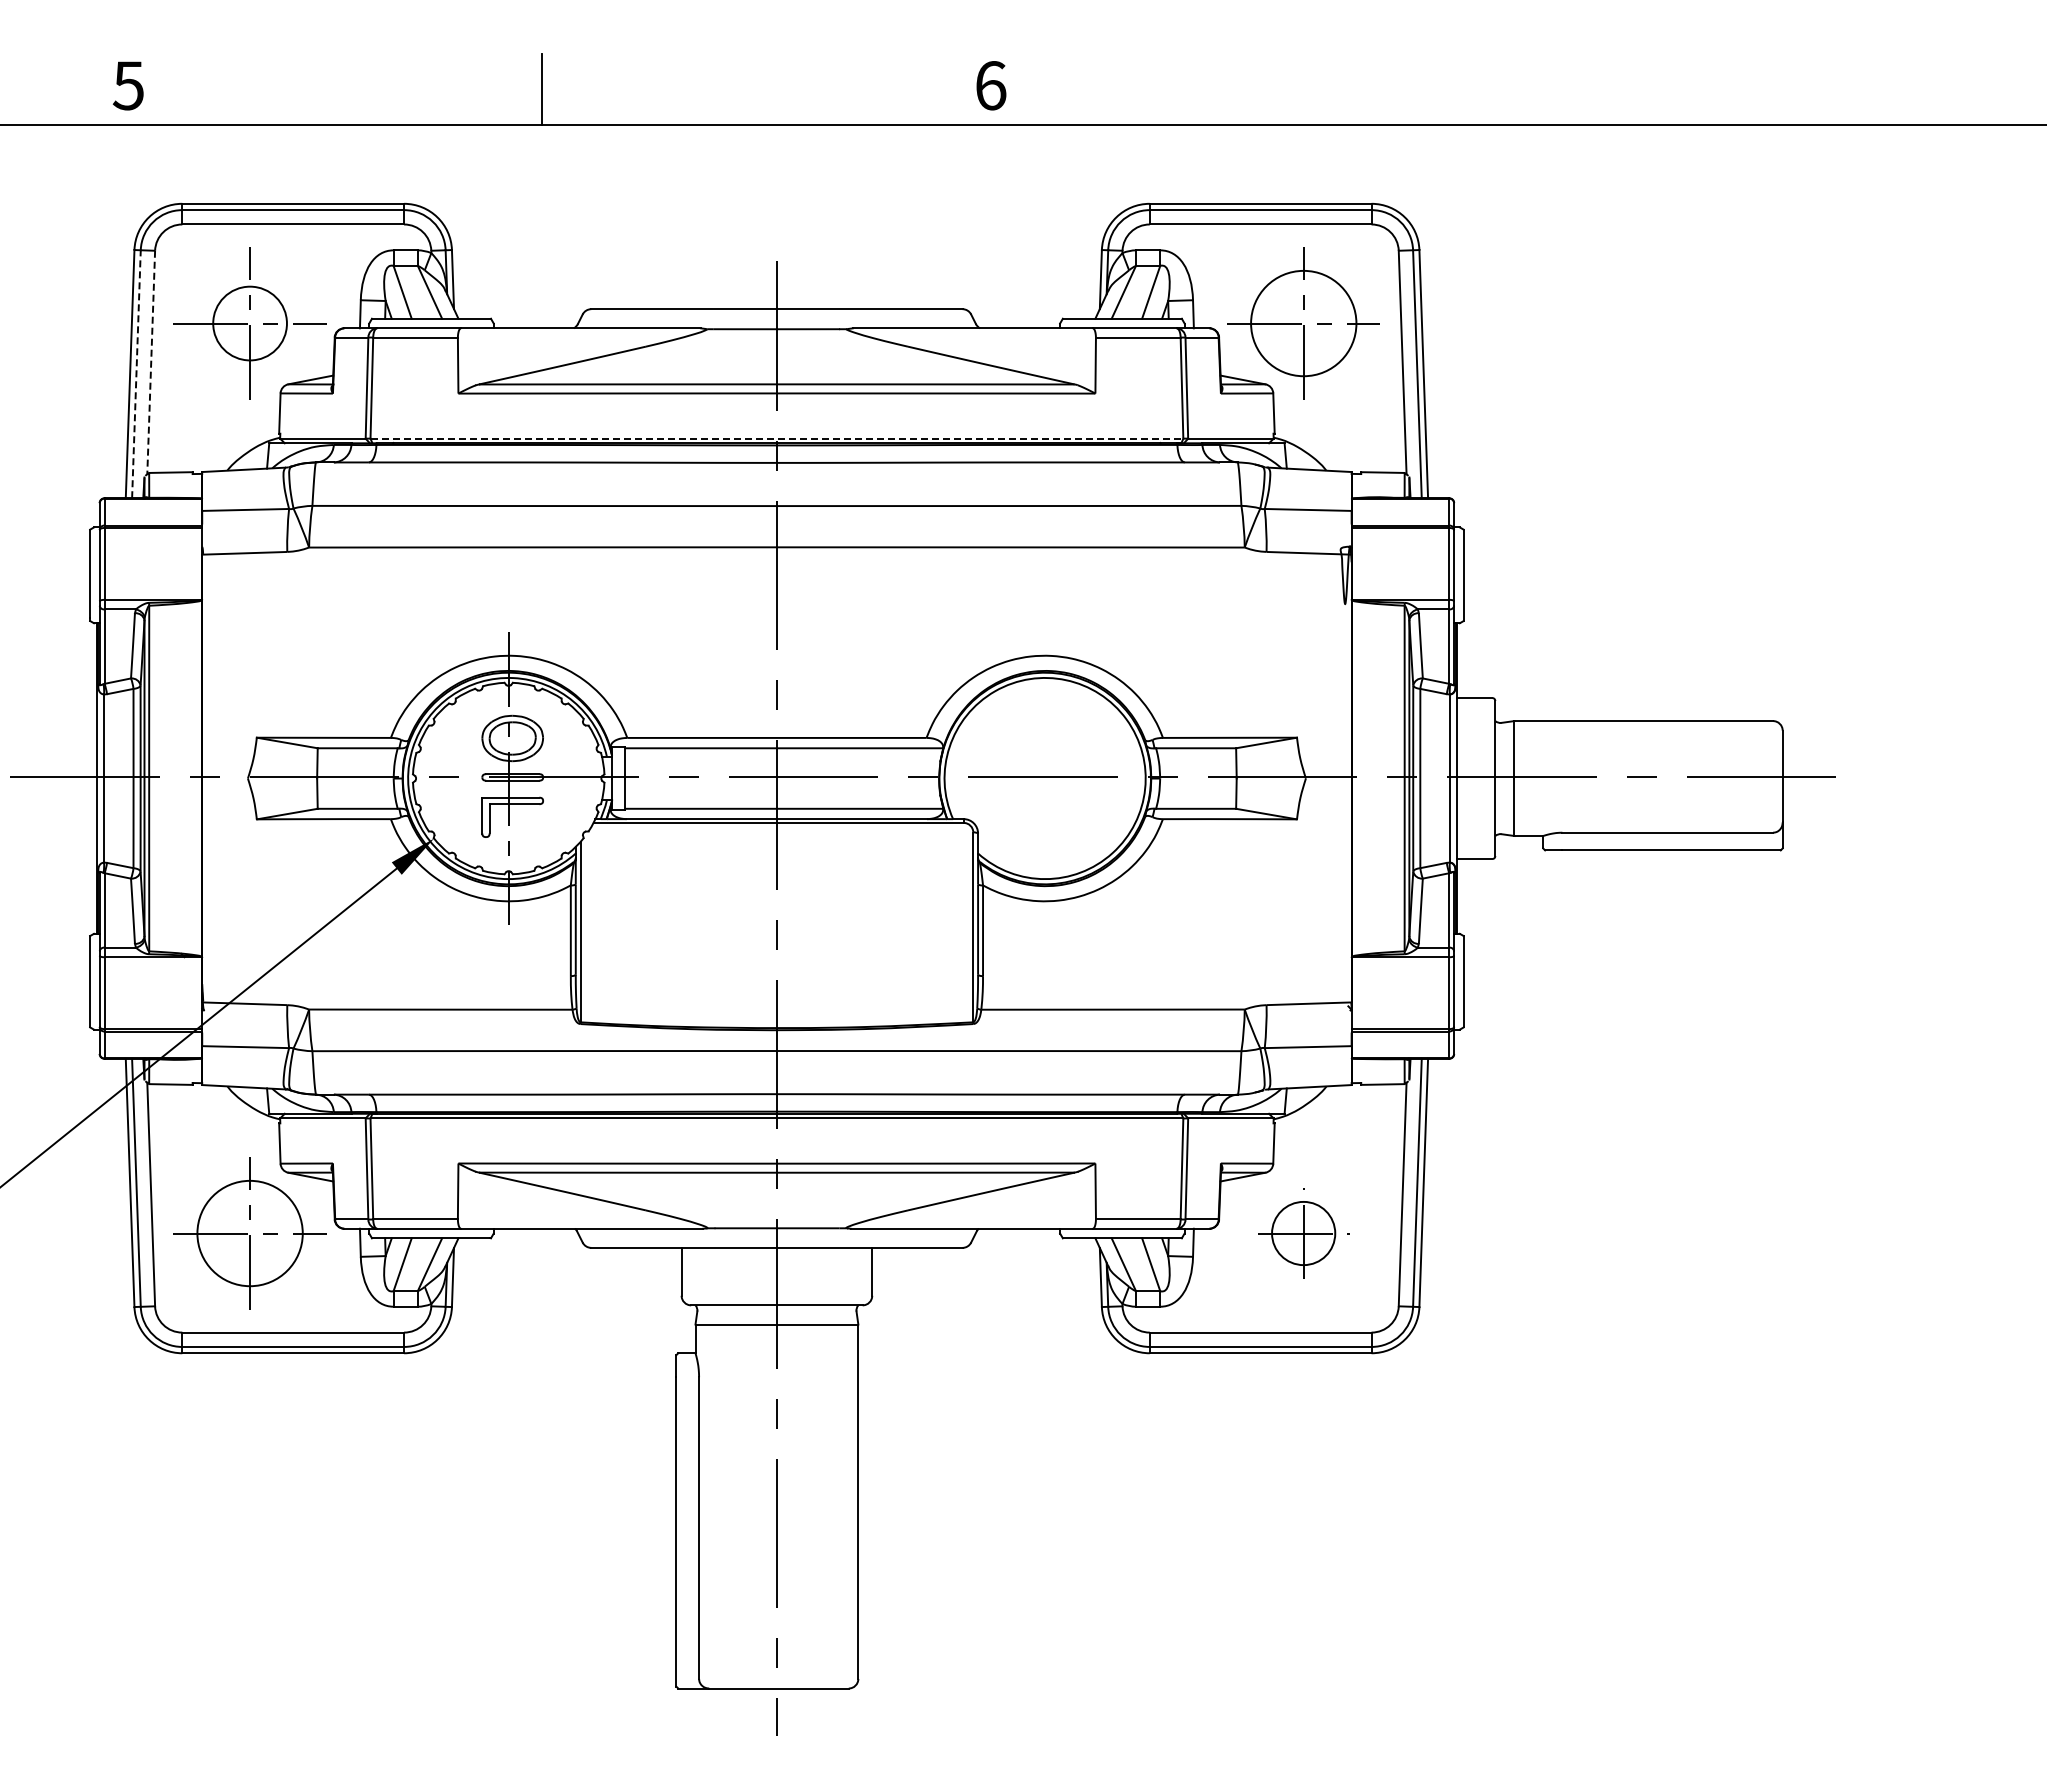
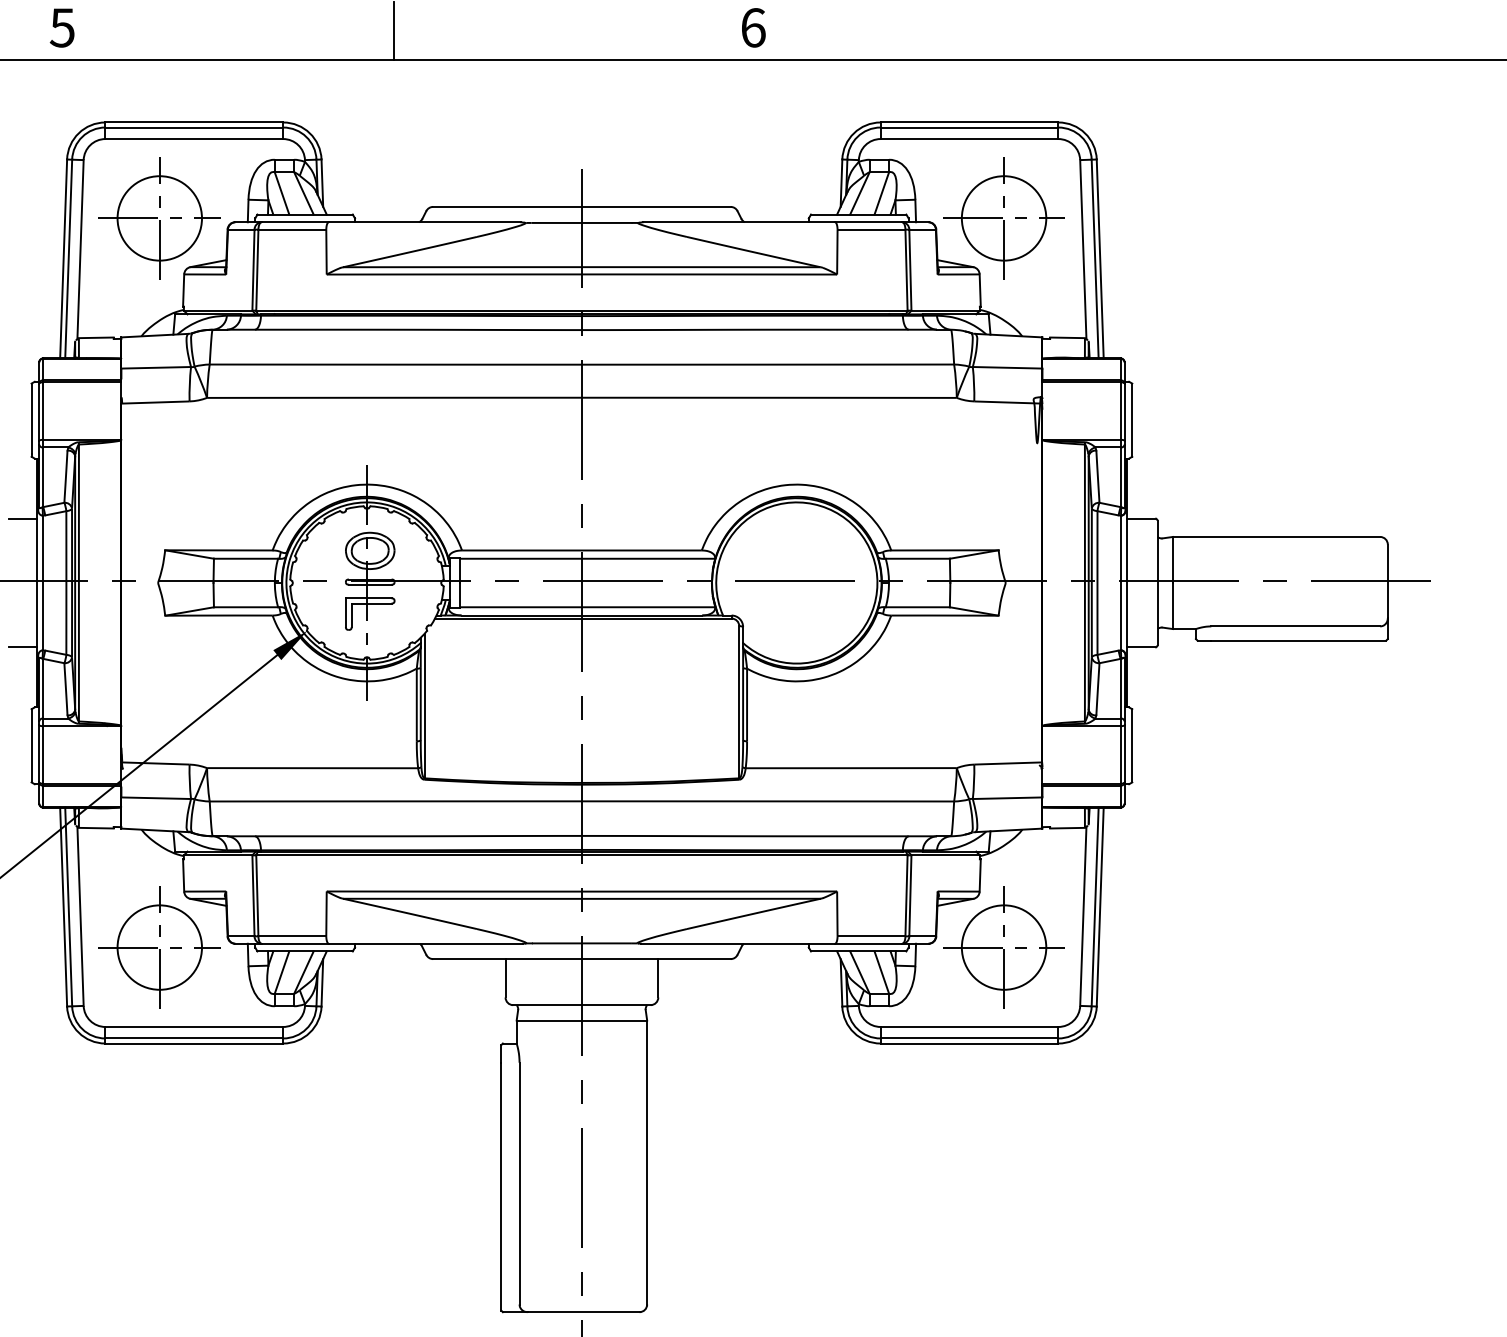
circle: (249, 323) -> (159, 218), size x1.43
line: (151, 362) -> (80, 249), dashed -> solid
line: (136, 373) -> (68, 258), dashed -> solid
line: (777, 438) -> (582, 310), dashed -> solid
line: (78, 698) -> (22, 518), added
line: (78, 859) -> (22, 647), added
part: (1303, 1233) -> (1003, 947), size x1.67

